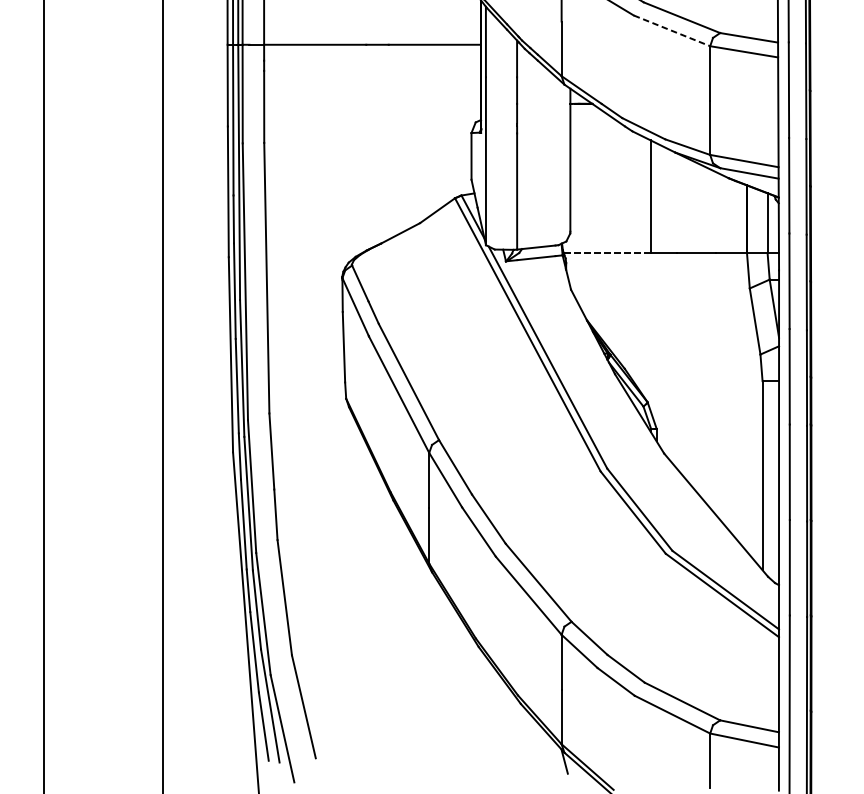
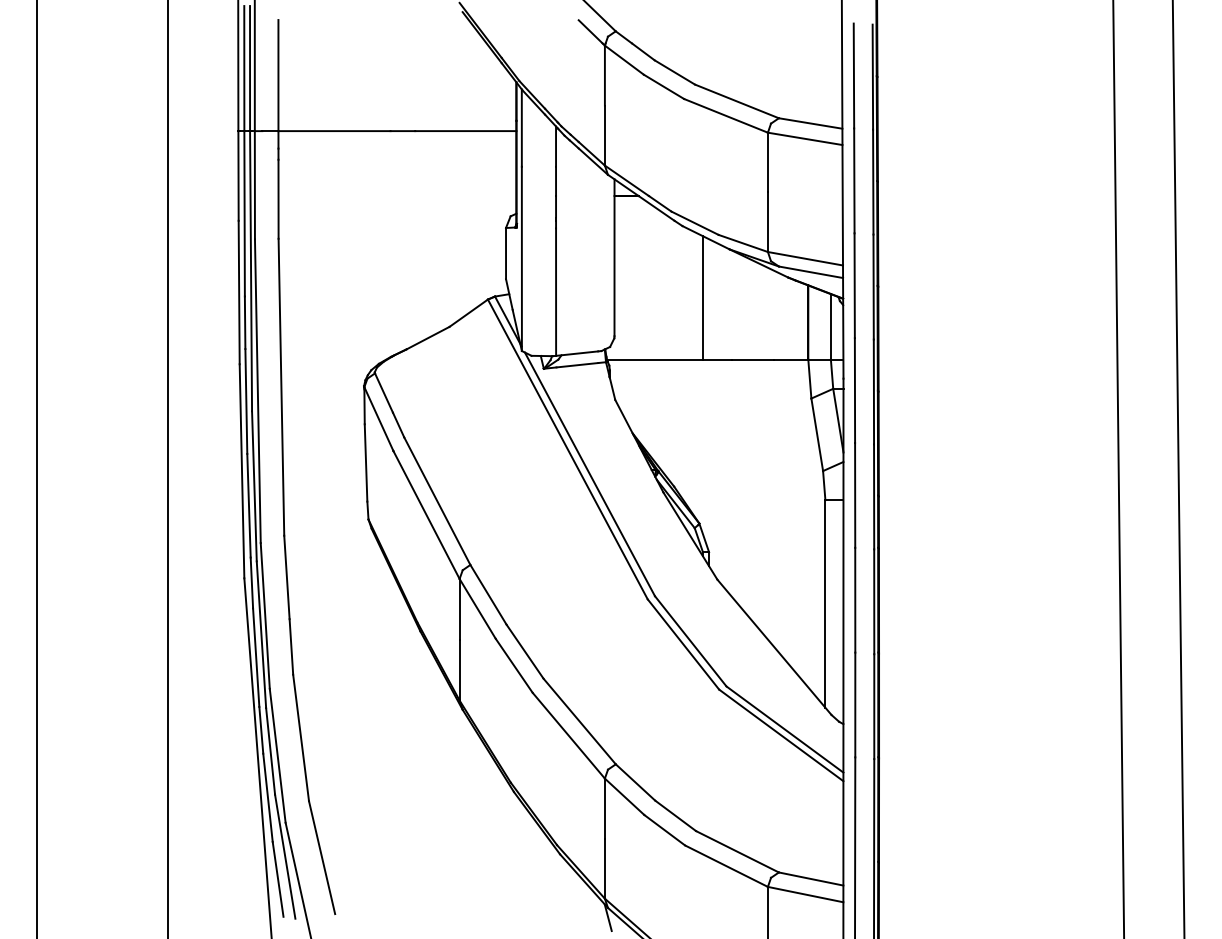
line: (672, 31) -> (726, 116), dashed -> solid
line: (606, 252) -> (654, 359), dashed -> solid

